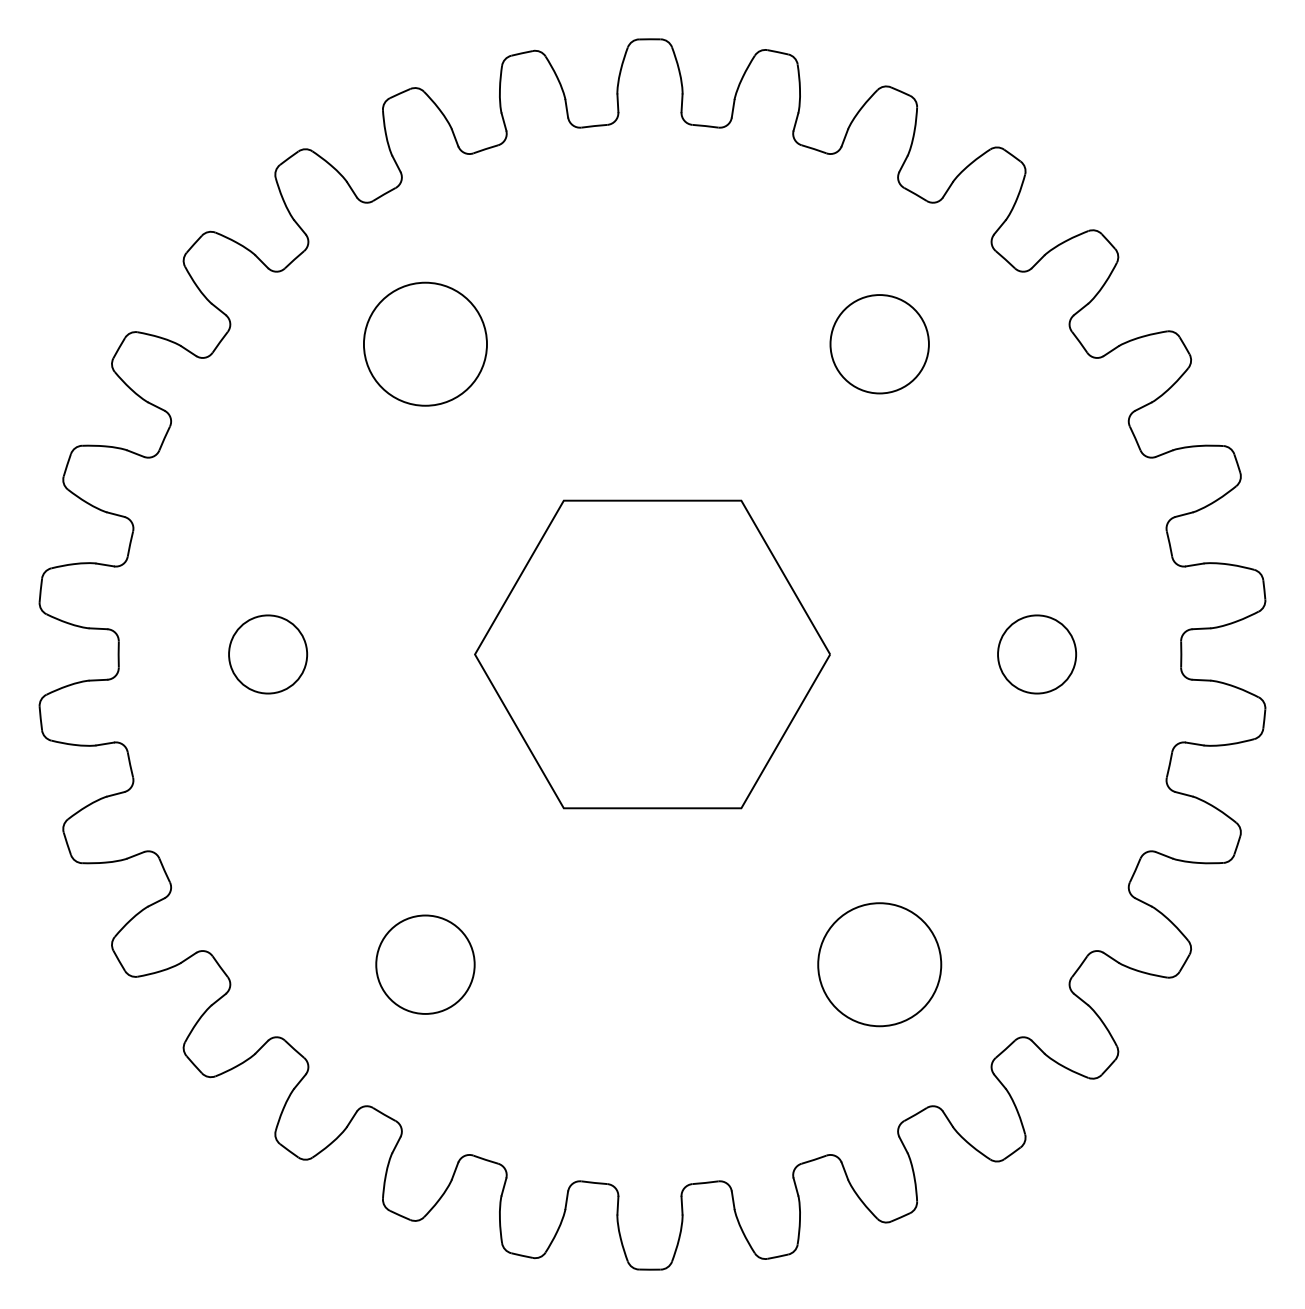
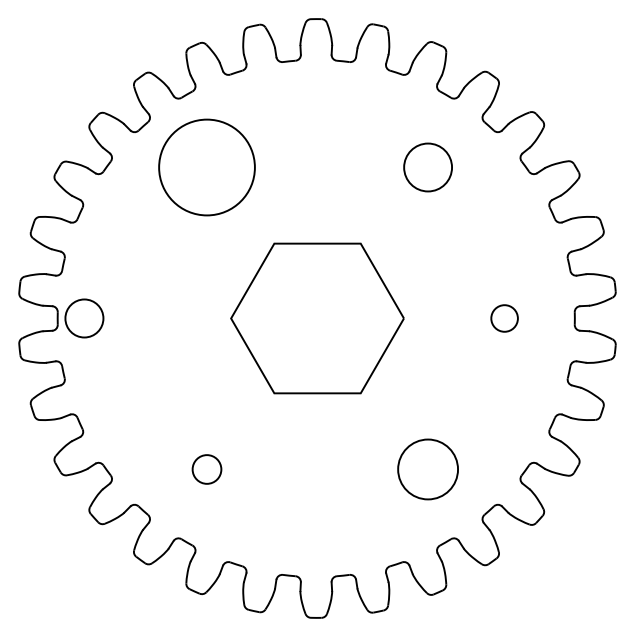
circle: (424, 344) -> (206, 167), size x1.6
circle: (268, 654) -> (84, 318), moved
circle: (1036, 654) -> (504, 318), size x0.7
circle: (424, 964) -> (206, 469), size x0.6

